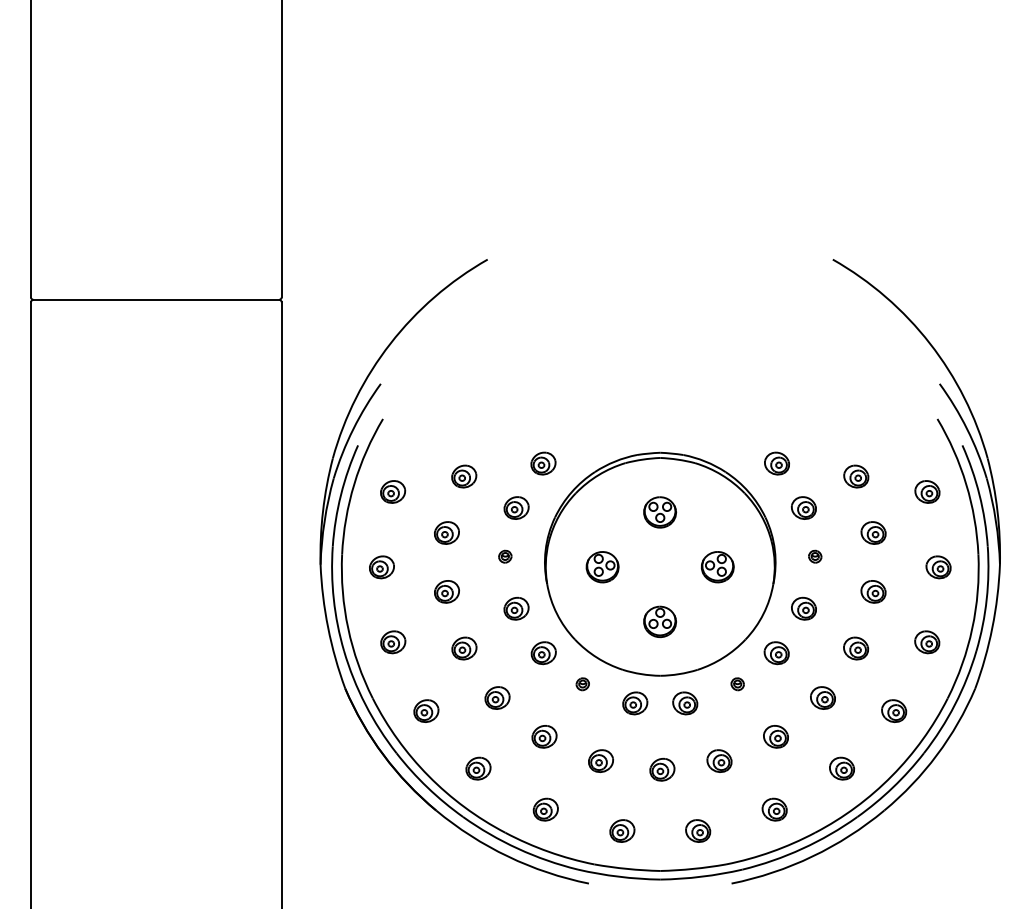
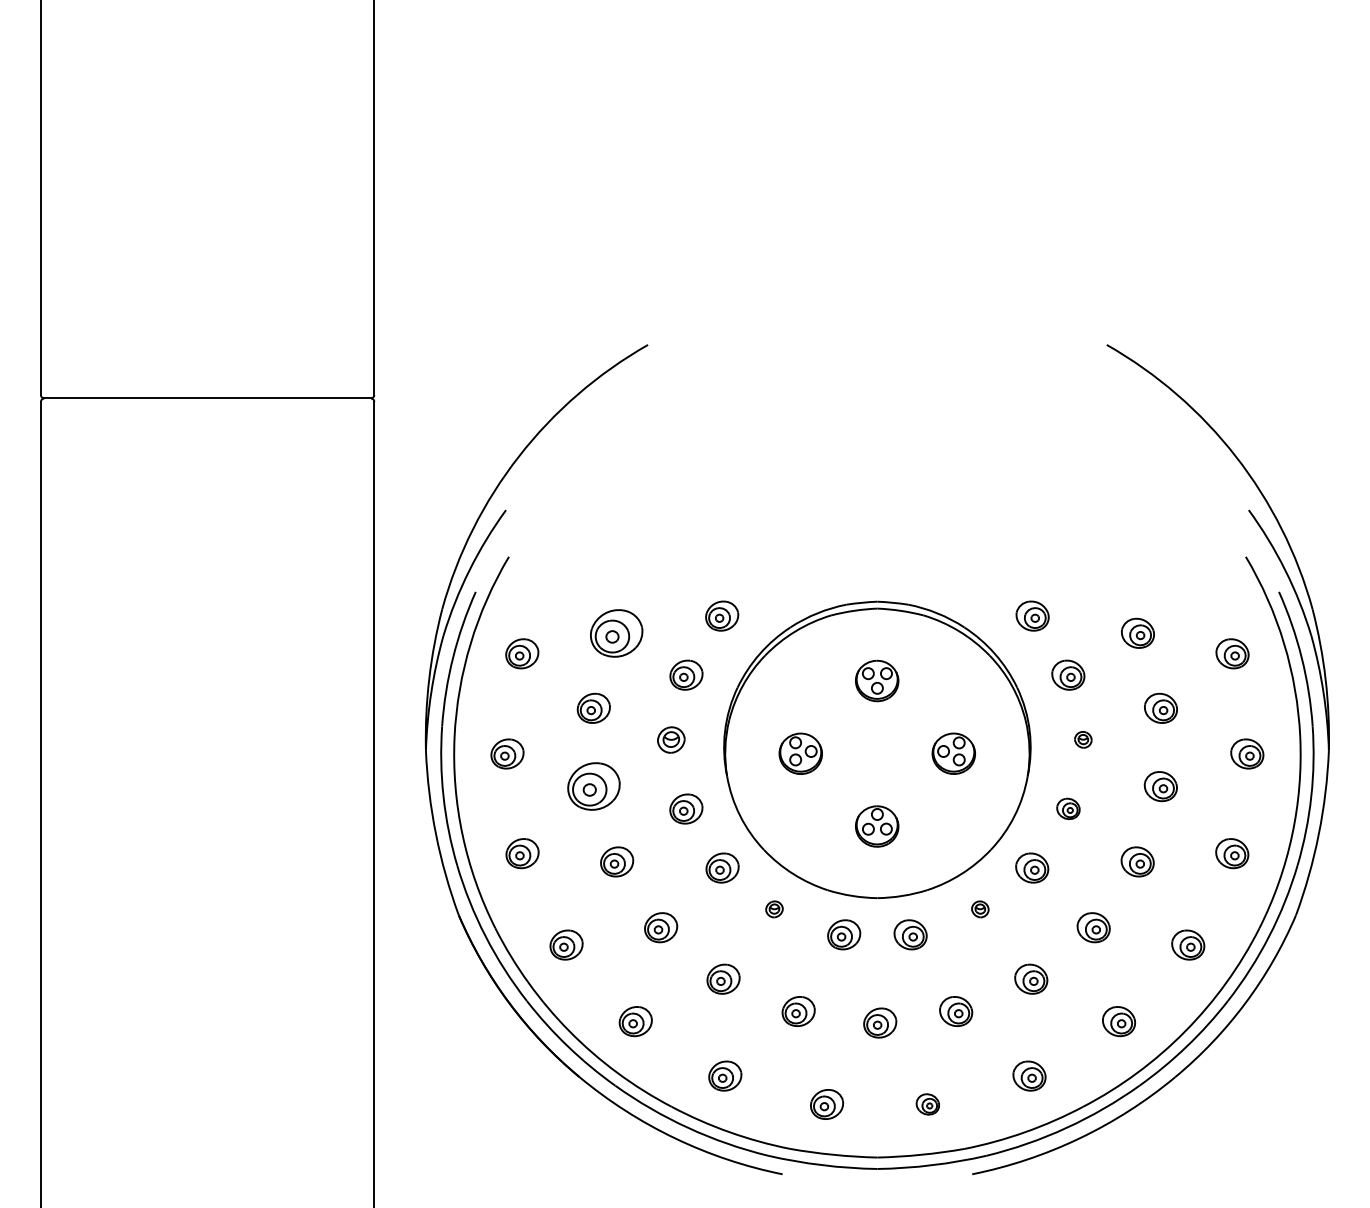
part: (464, 476) -> (617, 633), size x1.6
part: (505, 556) -> (671, 739), size x1.6
part: (446, 591) -> (593, 786), size x1.6
part: (803, 608) -> (1067, 808), size x0.7
part: (698, 830) -> (928, 1103), size x0.7

